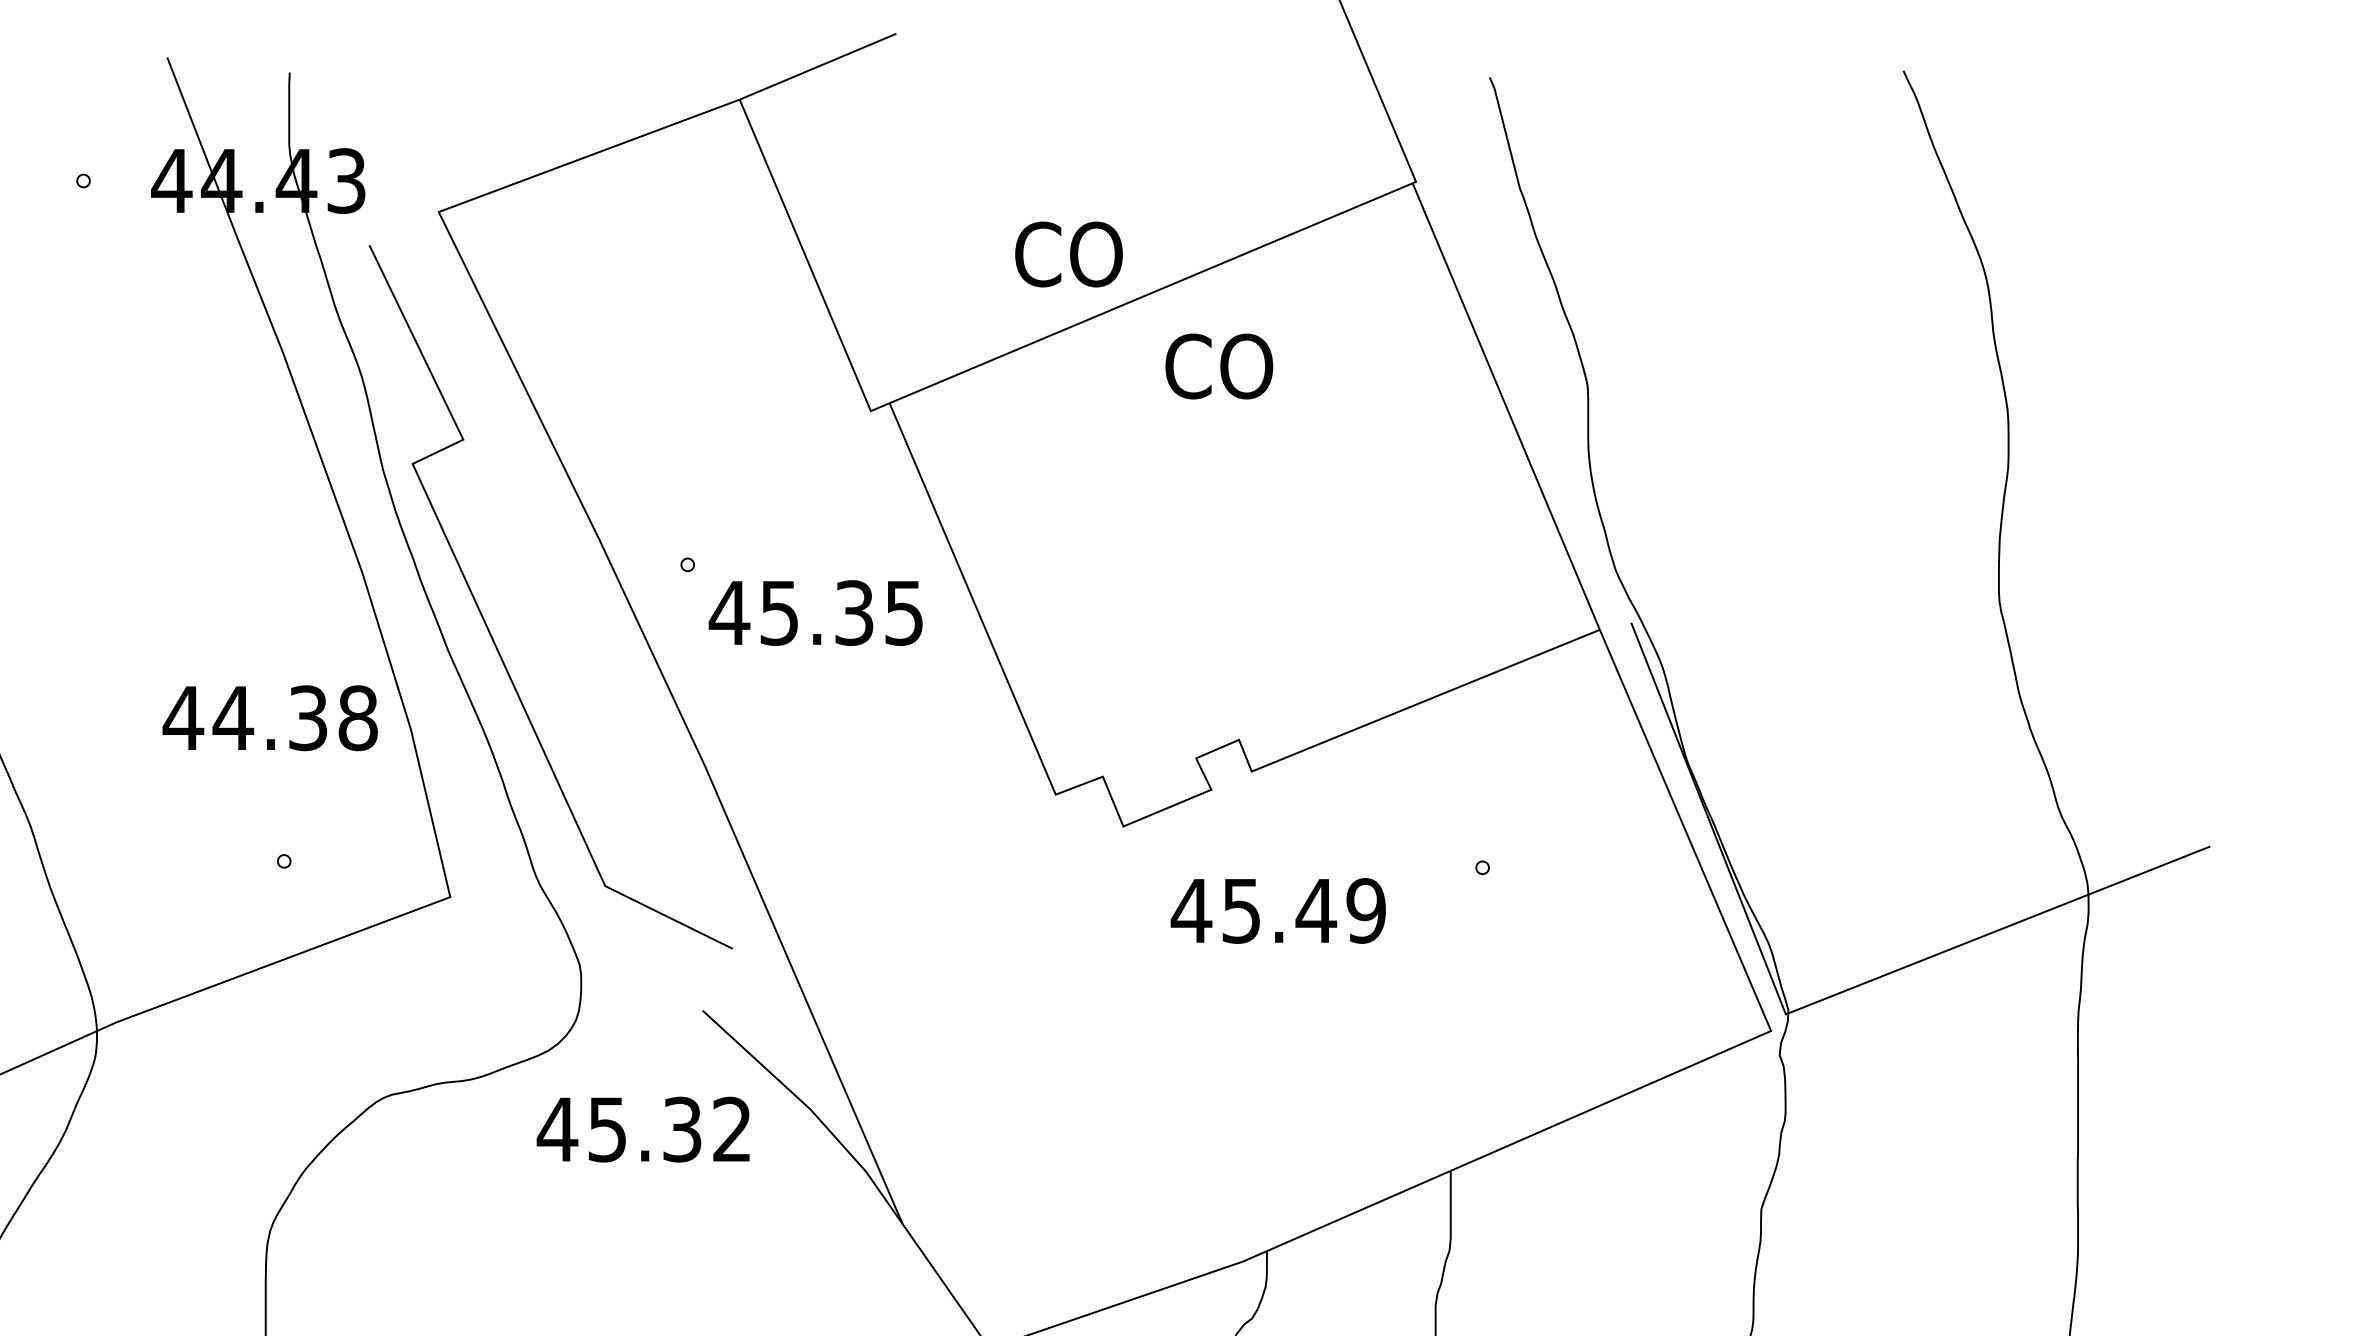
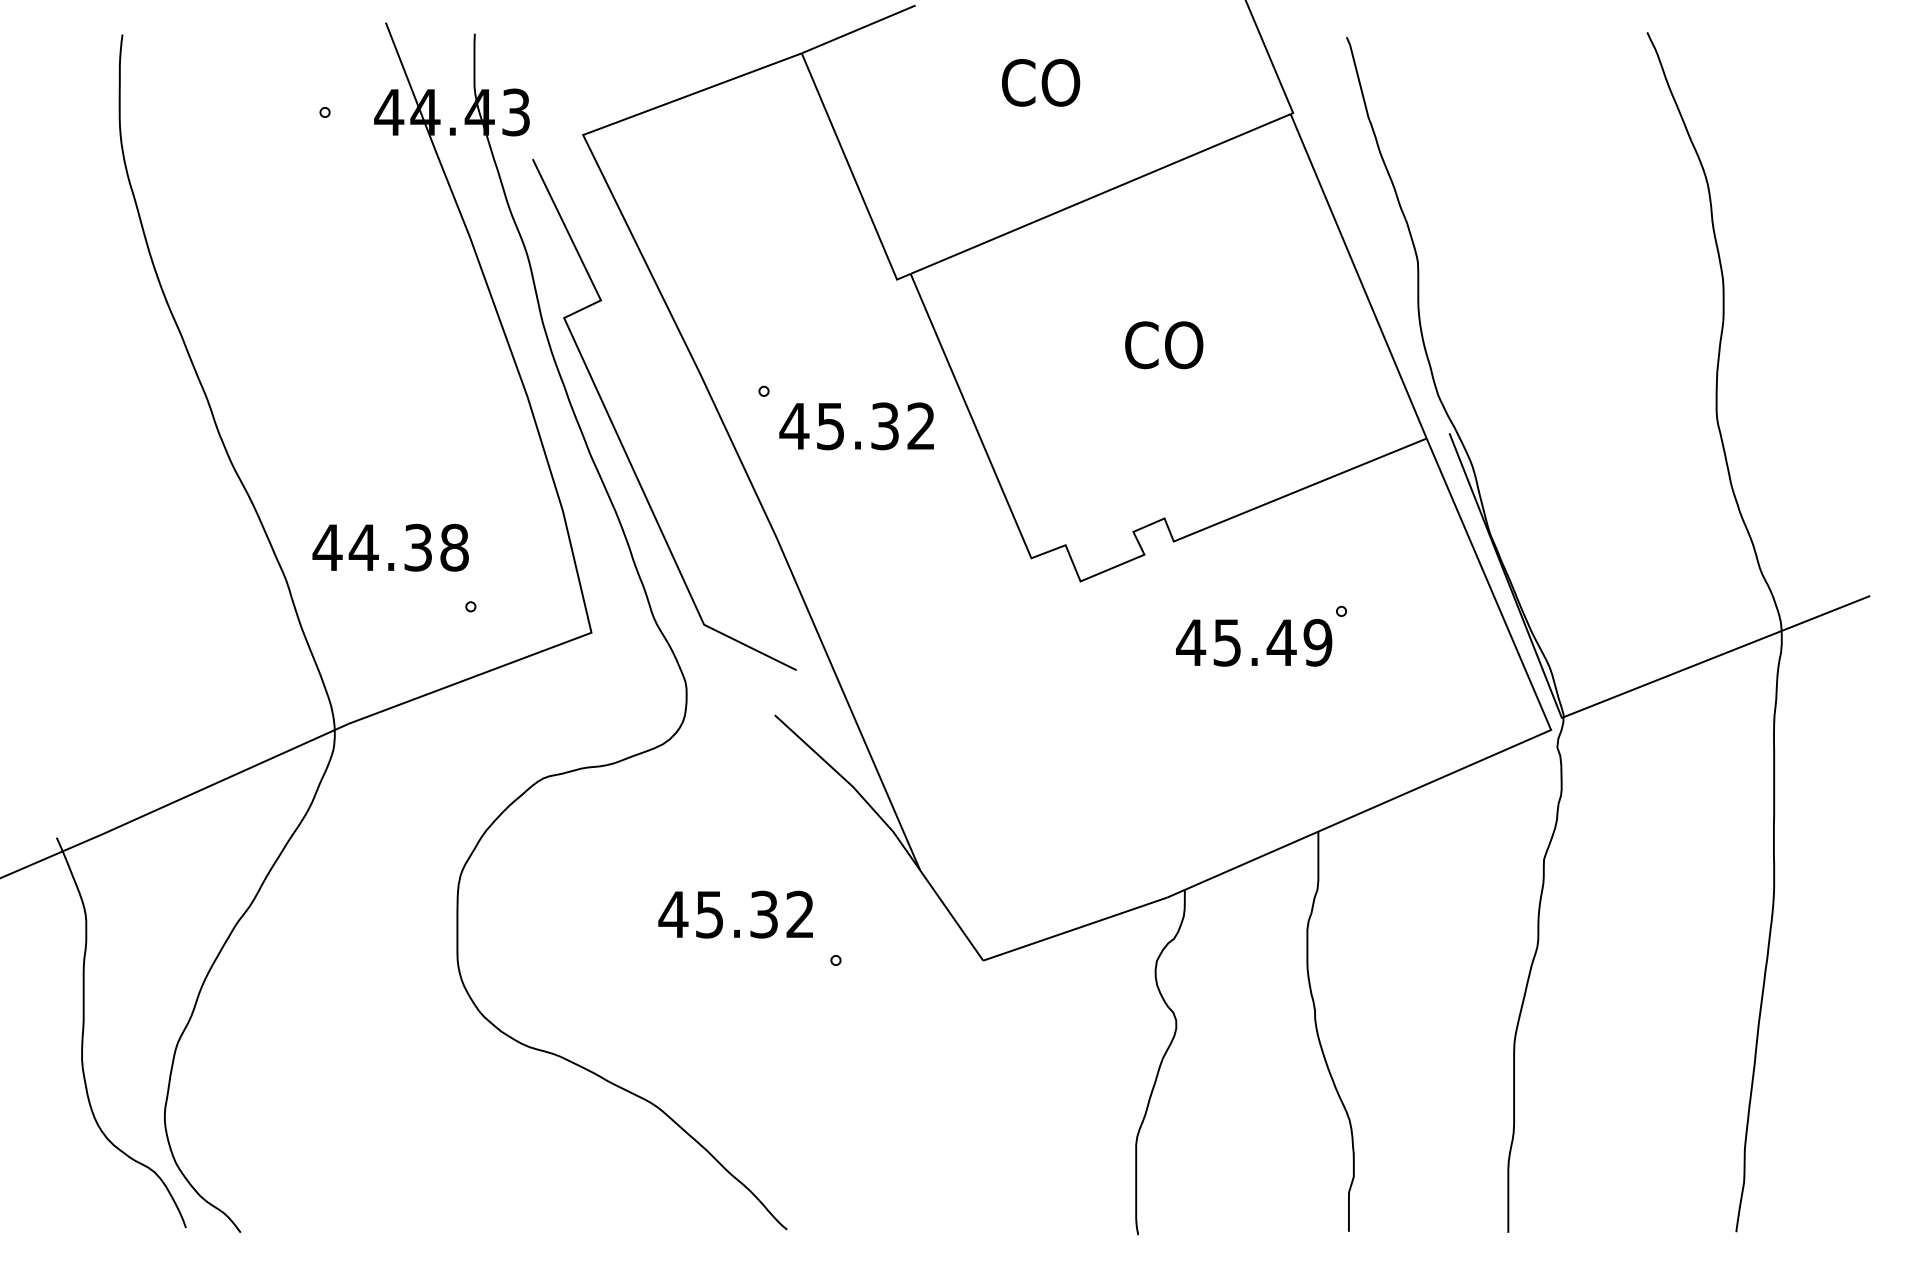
text: (1069, 254) -> (1041, 82), moved
text: (1219, 366) -> (1164, 345), moved
text: (903, 613) -> (920, 426), 45.35 -> 45.32
text: (269, 717) -> (390, 547), moved
text: (1278, 910) -> (1254, 642), moved
text: (642, 1129) -> (735, 914), moved

